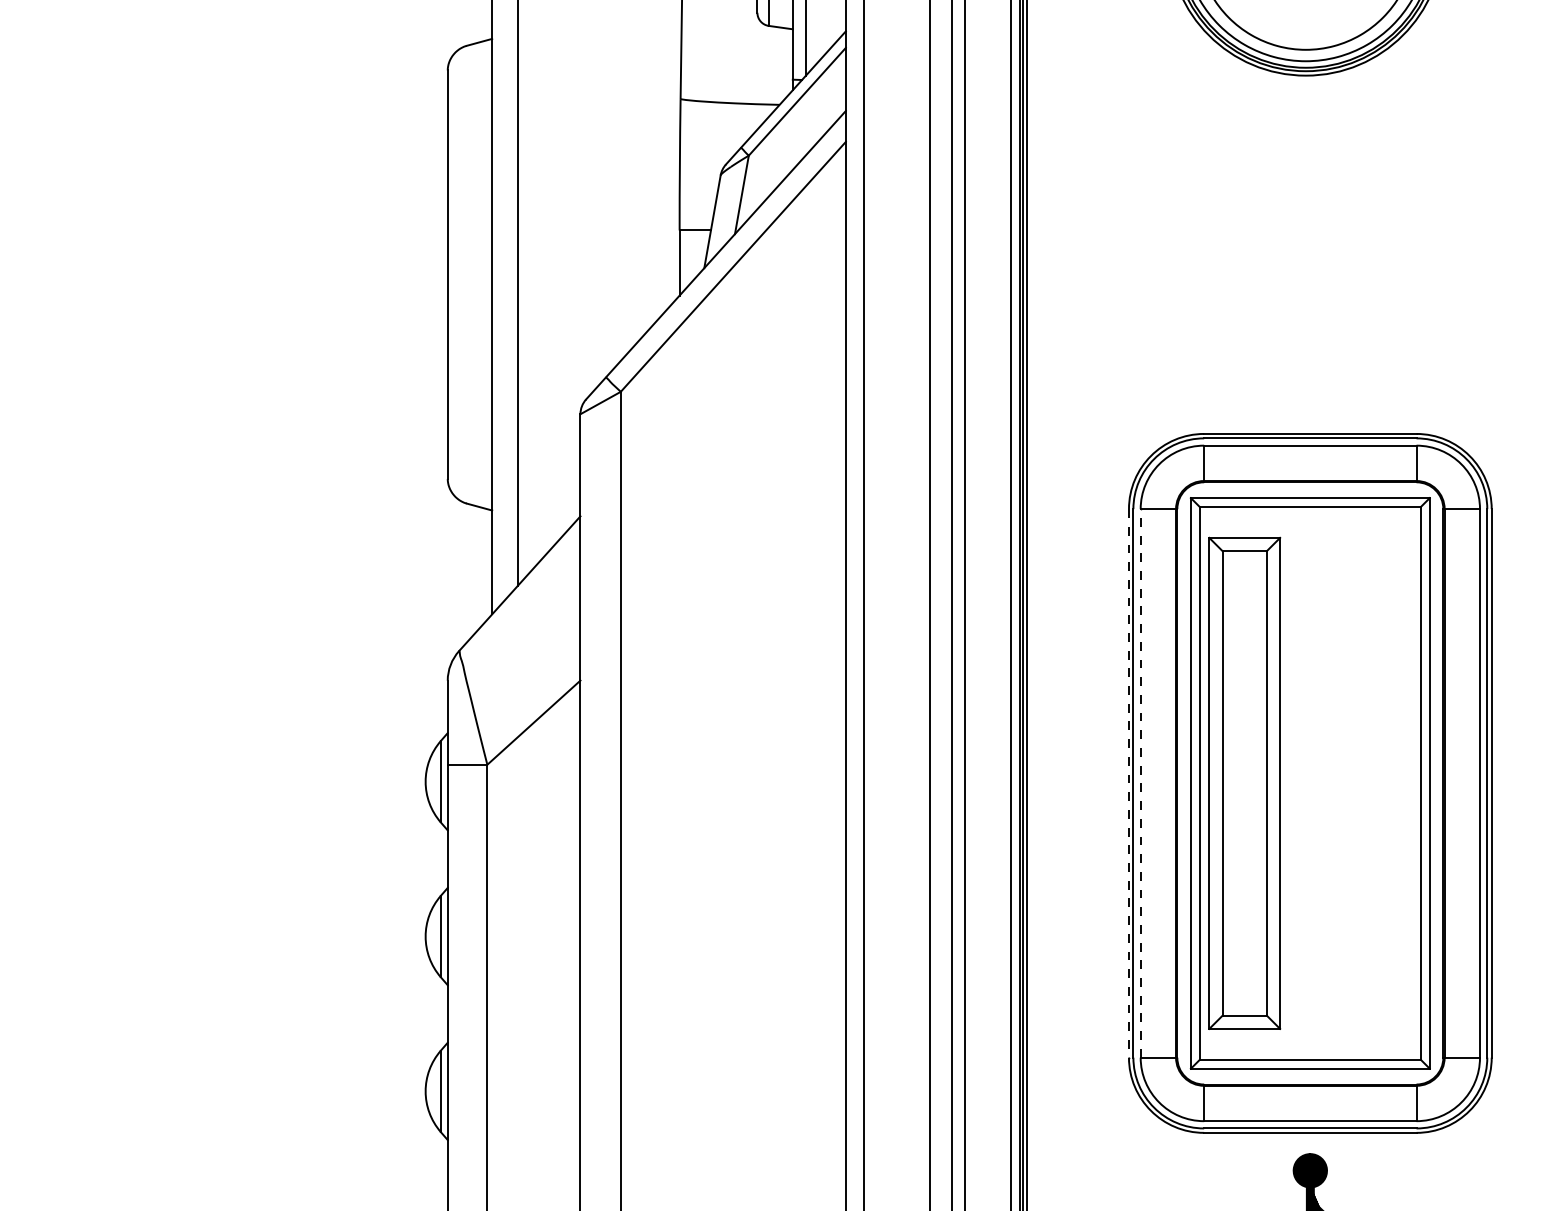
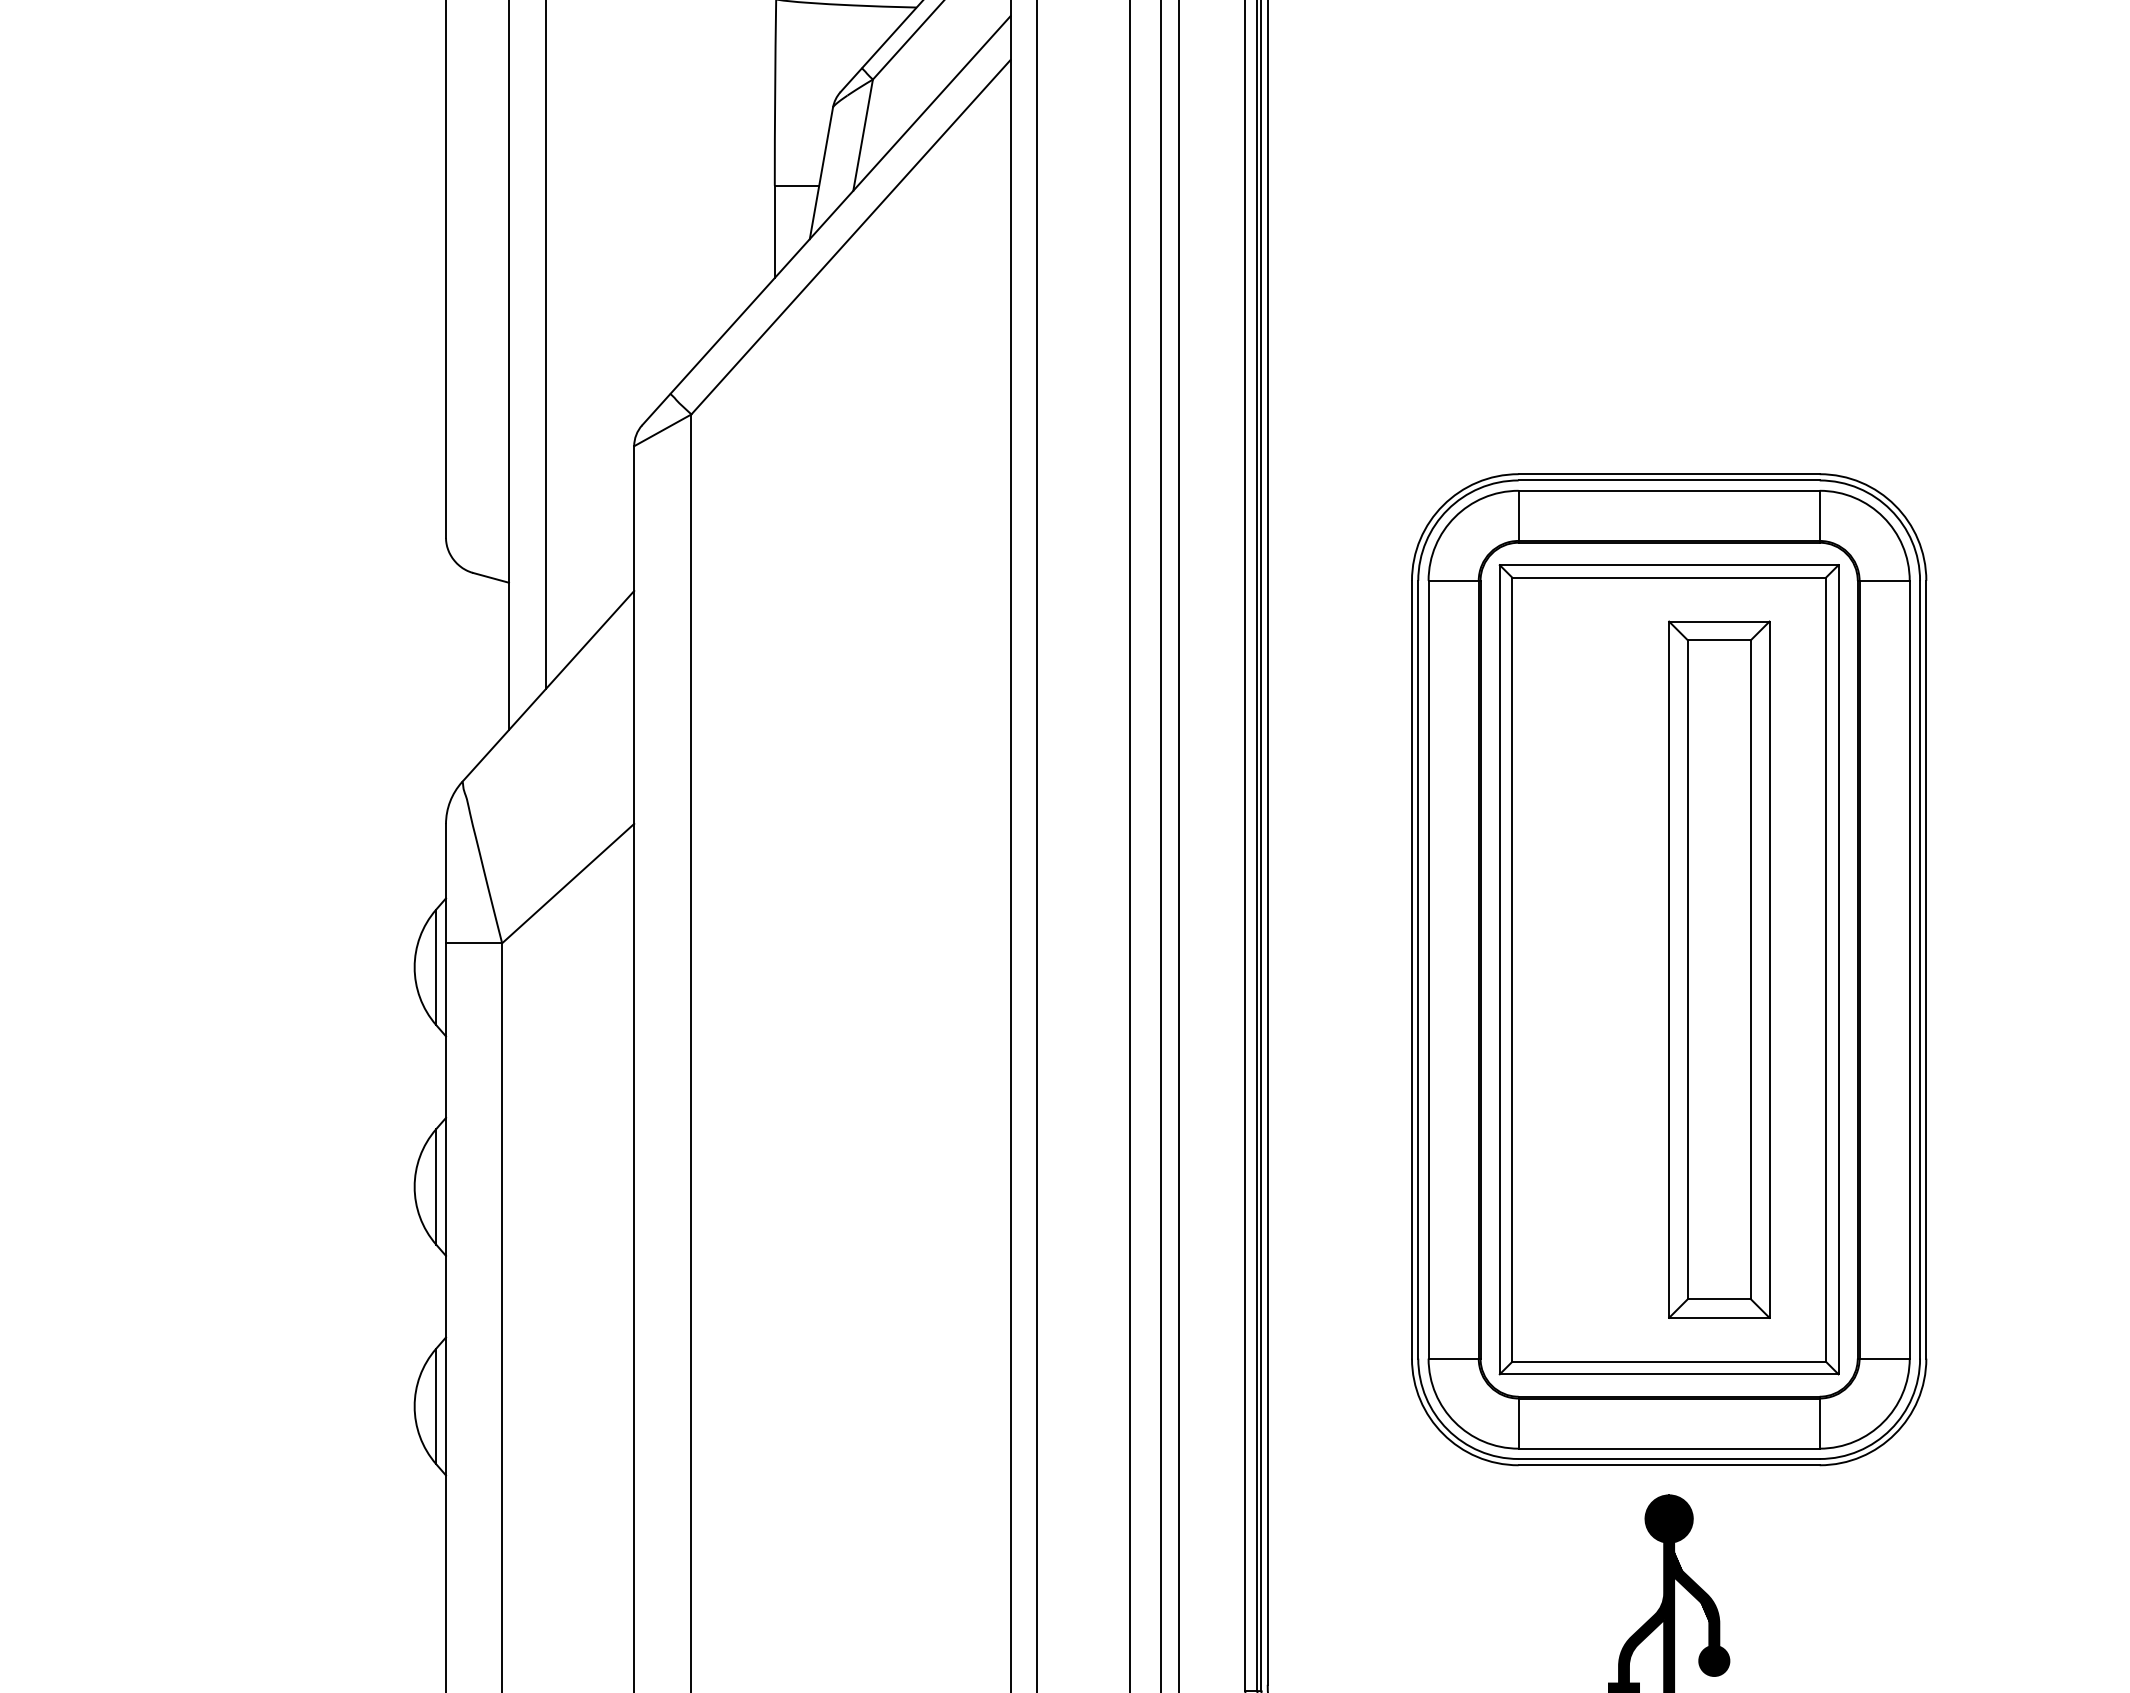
line: (1140, 782) -> (1428, 968), dashed -> solid
part: (1244, 782) -> (1719, 968), moved
line: (1128, 783) -> (1411, 969), dashed -> solid

